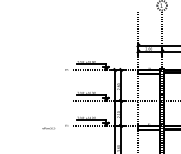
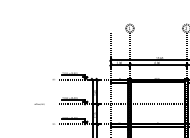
text: (48, 127) -> (39, 103), moved

